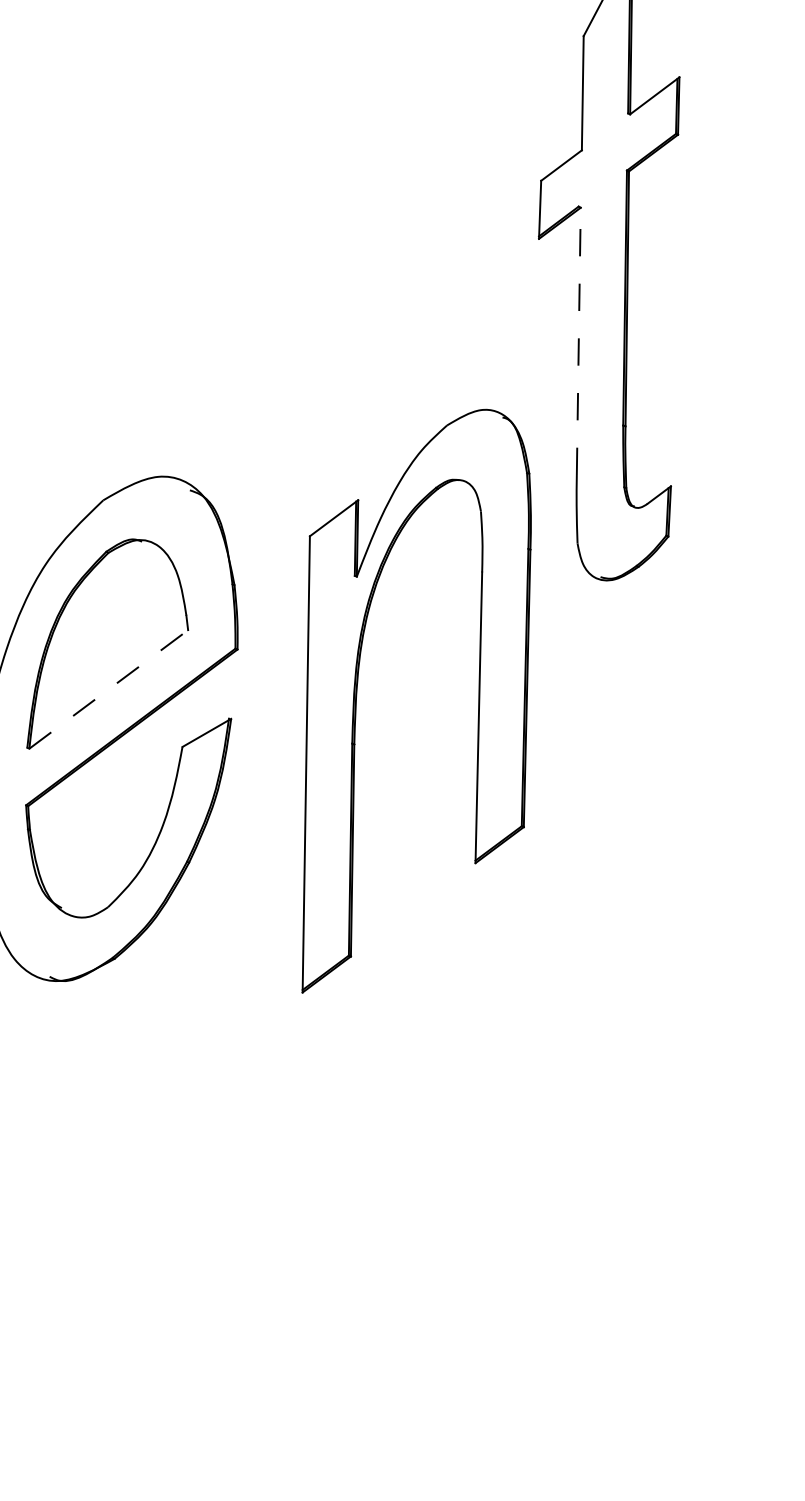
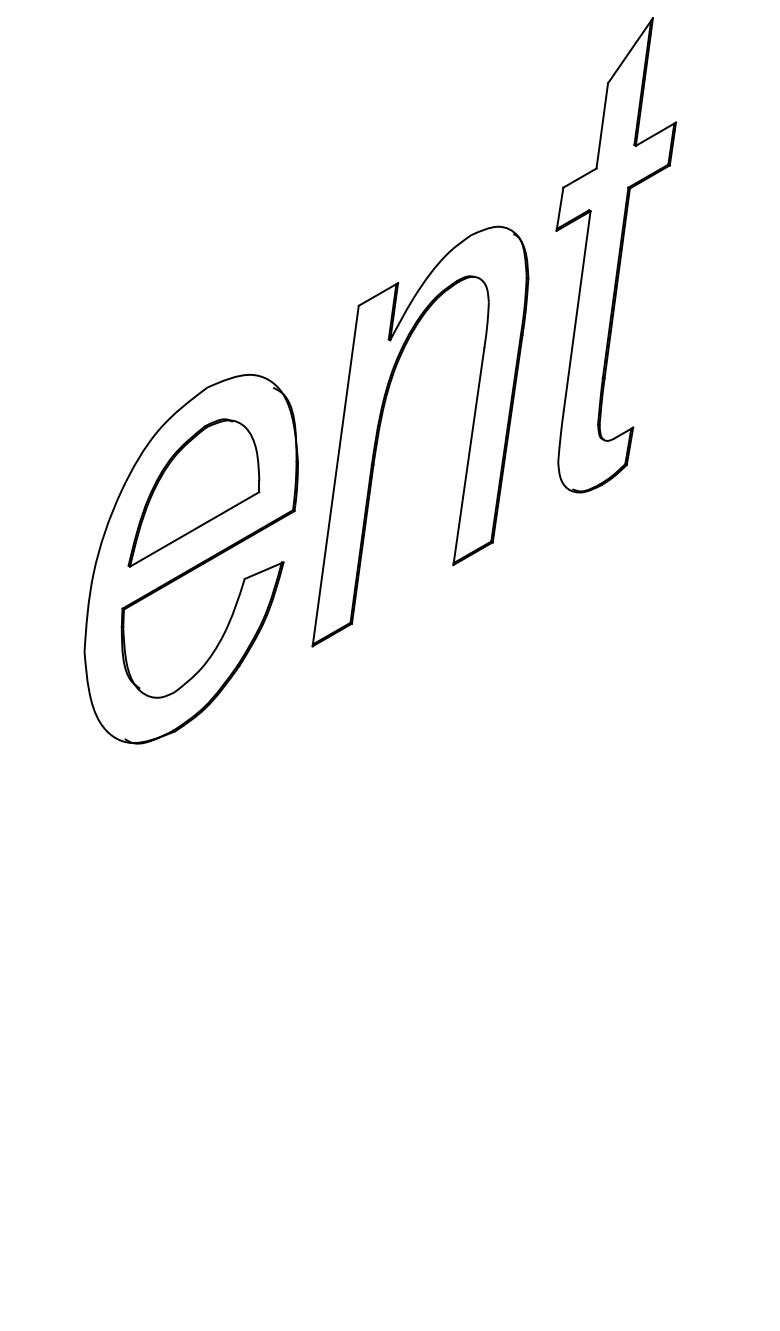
line: (579, 341) -> (577, 311), dashed -> solid
line: (108, 689) -> (194, 529), dashed -> solid
part: (357, 694) -> (380, 428), moved

